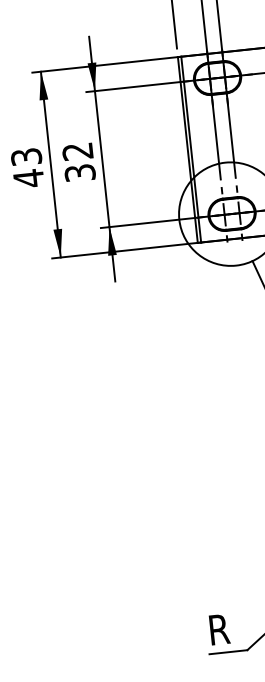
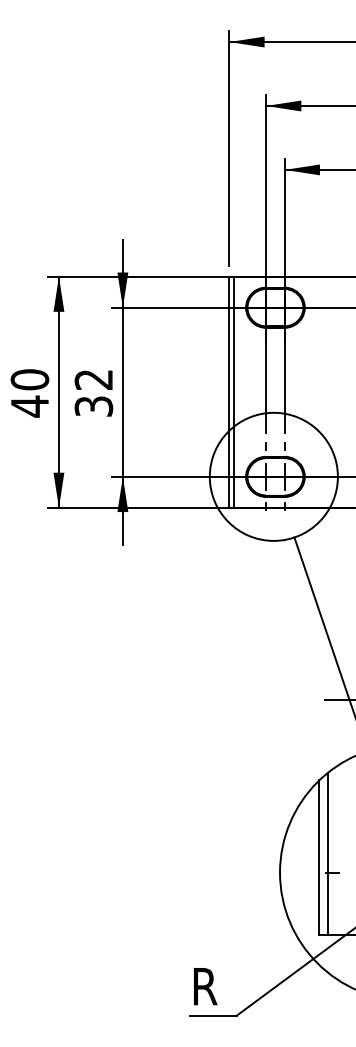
text: (26, 156) -> (29, 379), 43 -> 40

